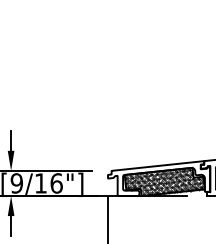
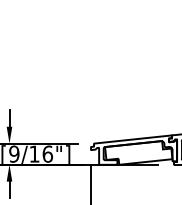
hatch: (164, 181) -> (138, 152), removed

